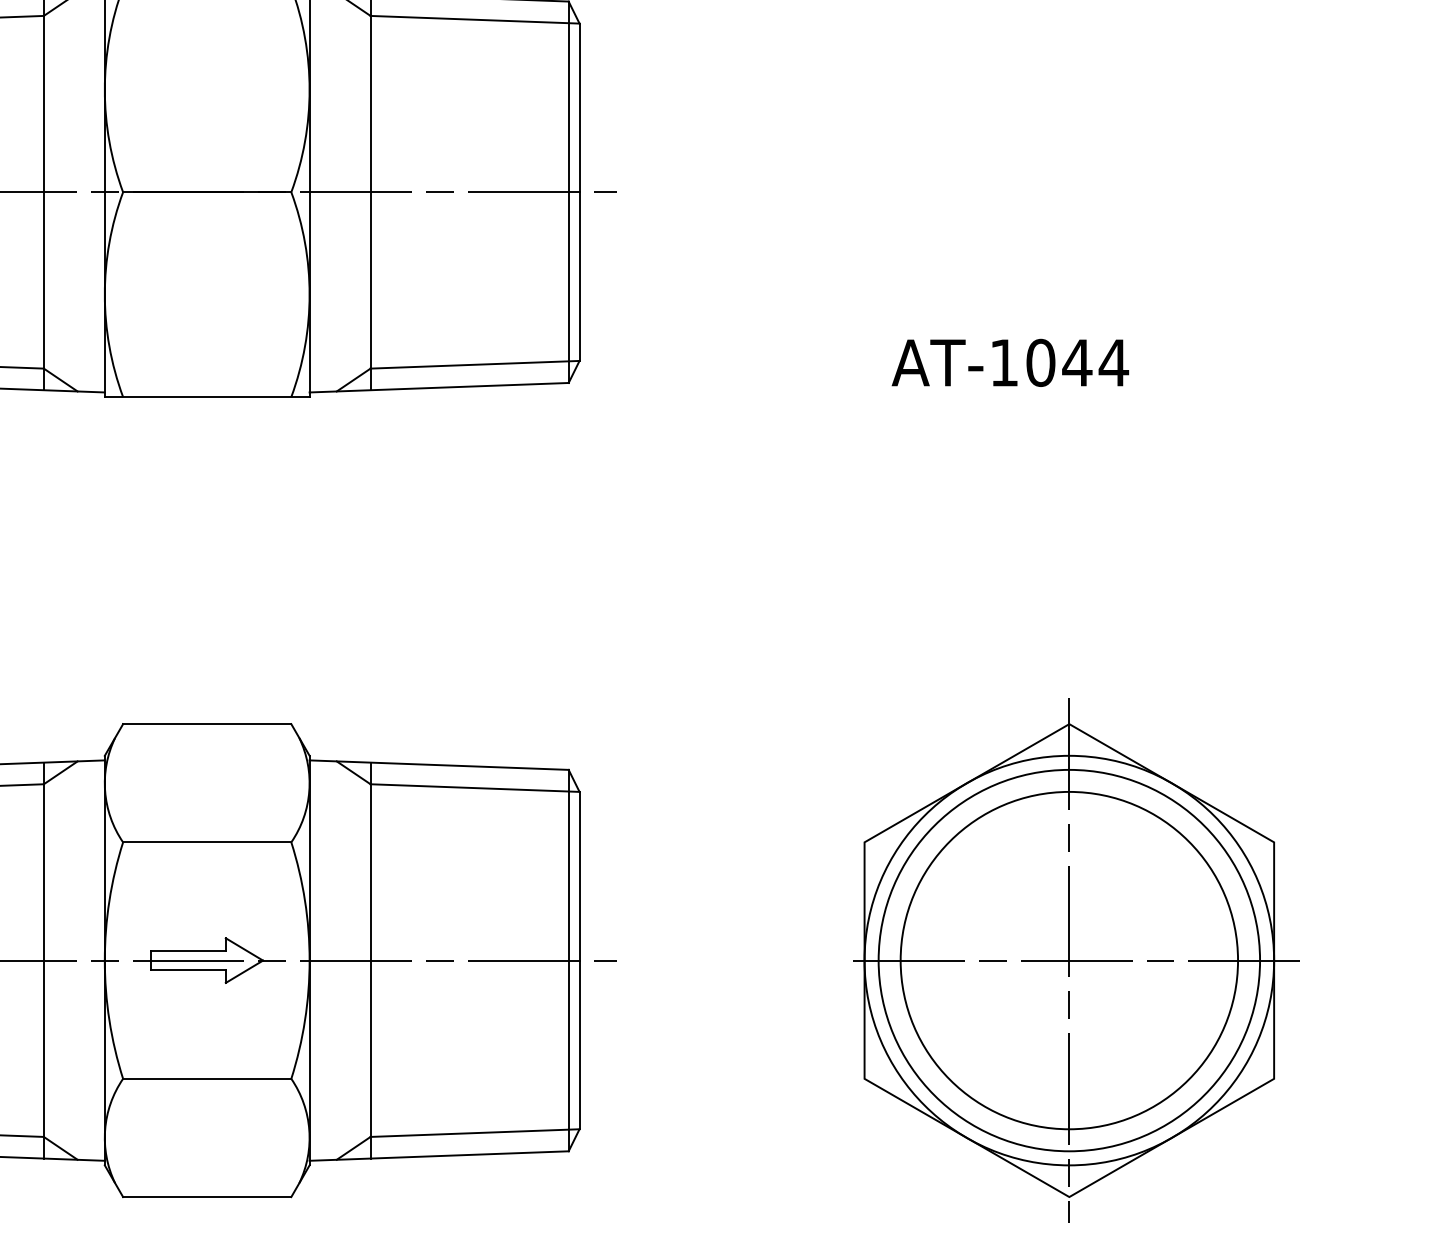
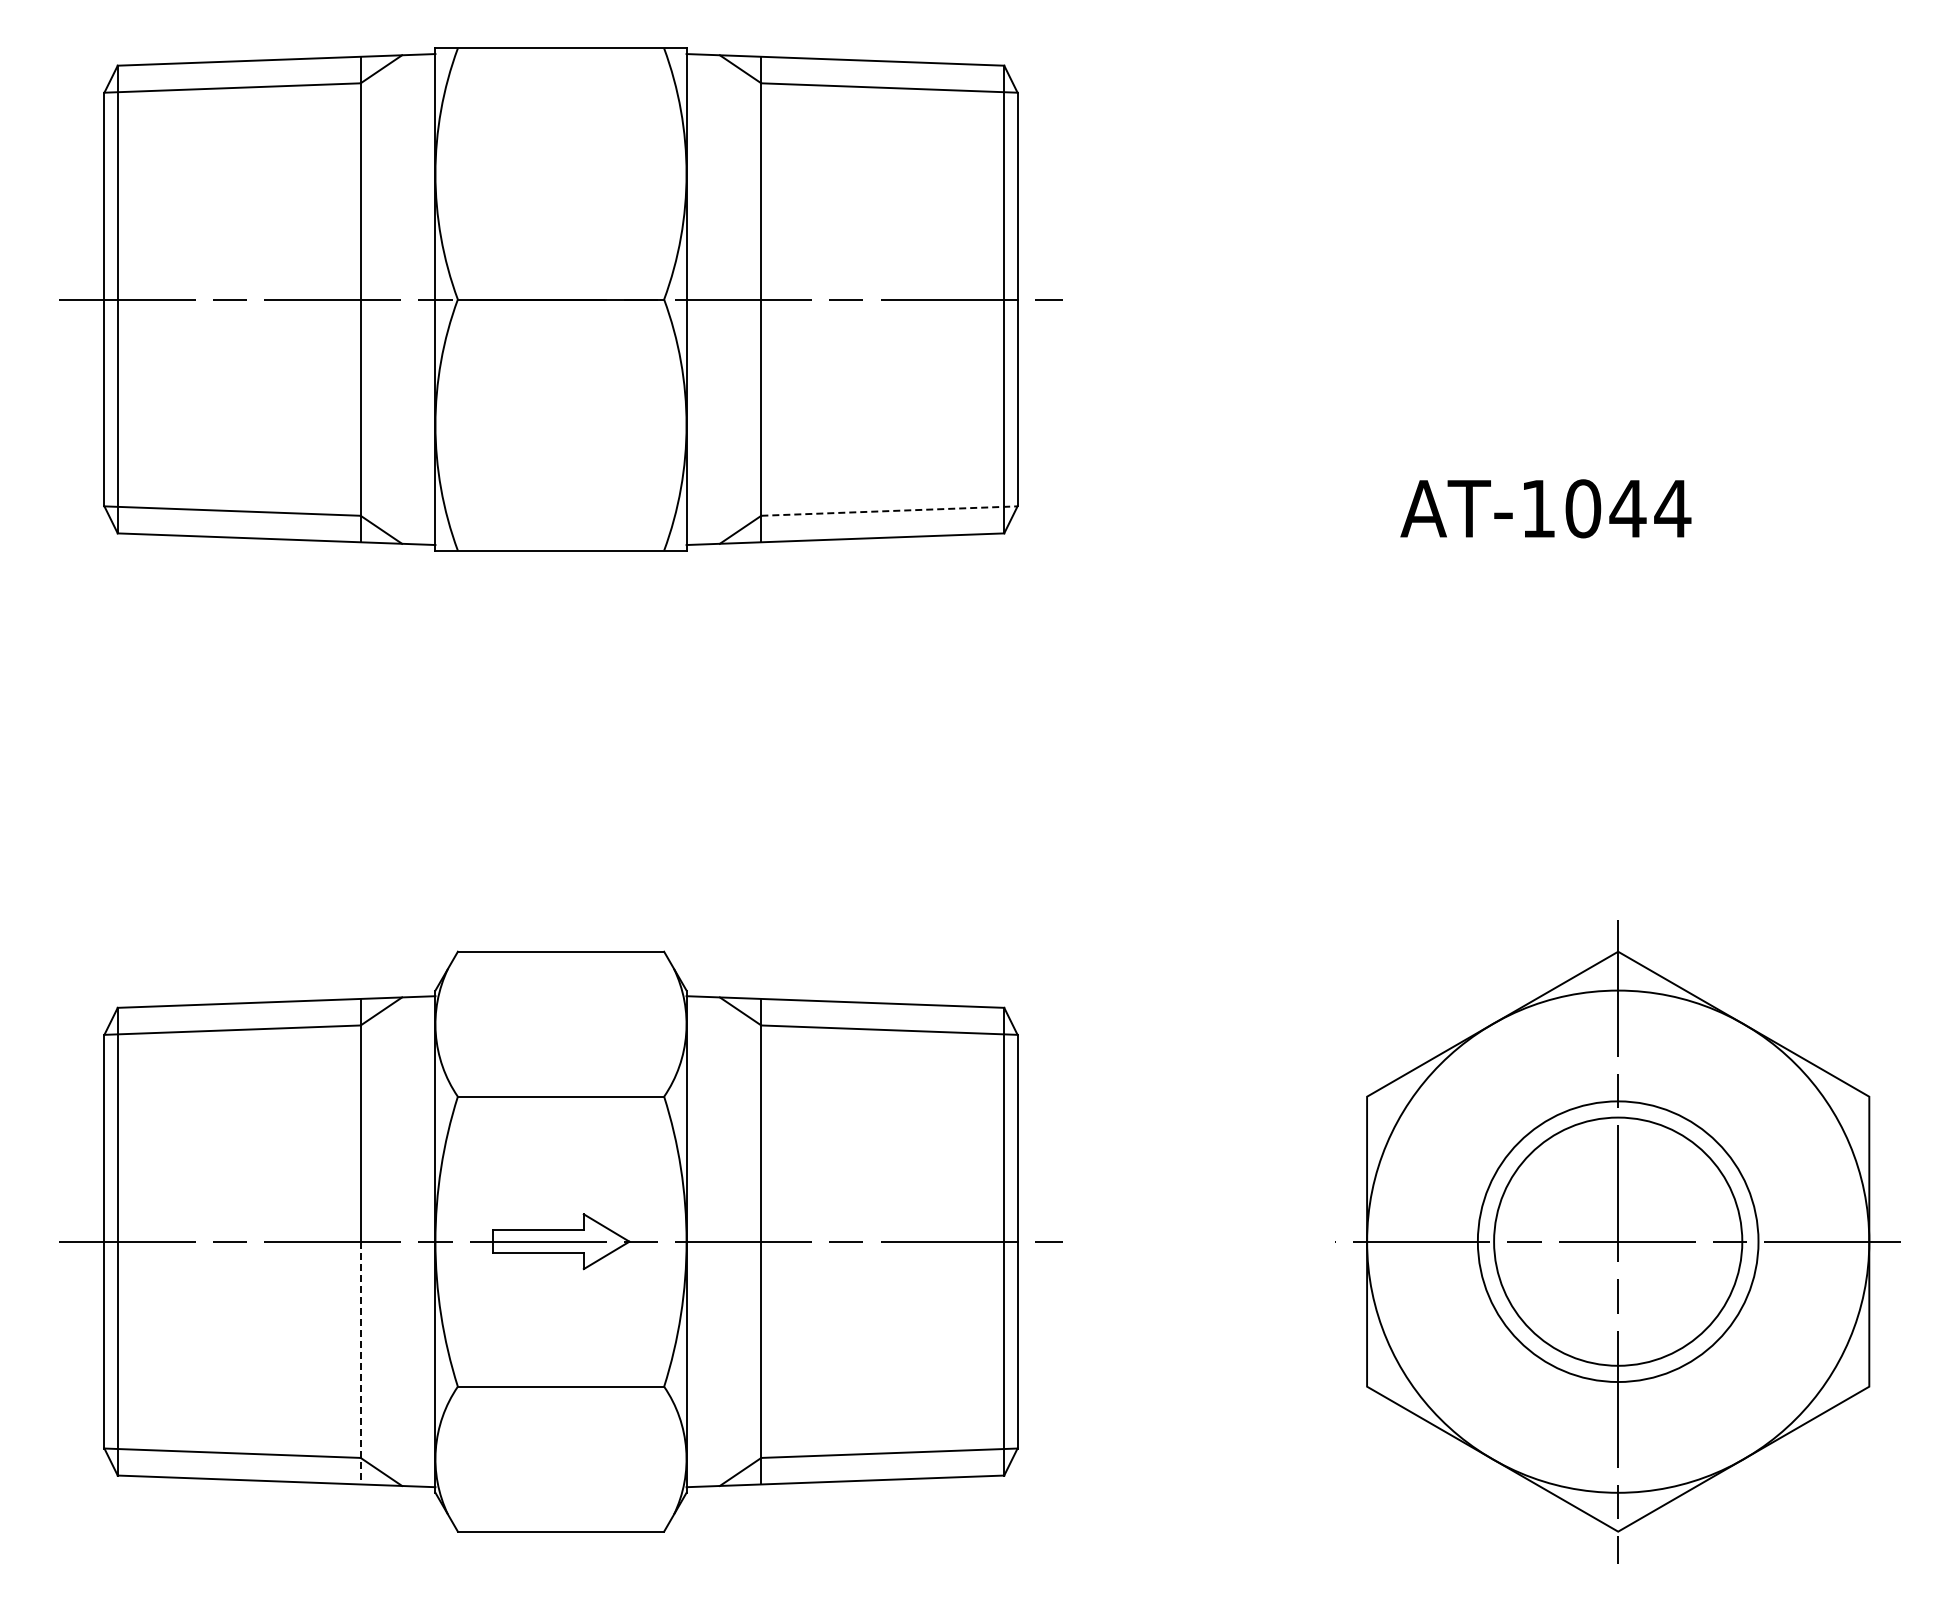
line: (475, 365) -> (889, 511), solid -> dashed
circle: (1069, 960) -> (1618, 1241), size x0.6
circle: (1069, 960) -> (1618, 1241), size x0.6
line: (43, 1059) -> (360, 1363), solid -> dashed

